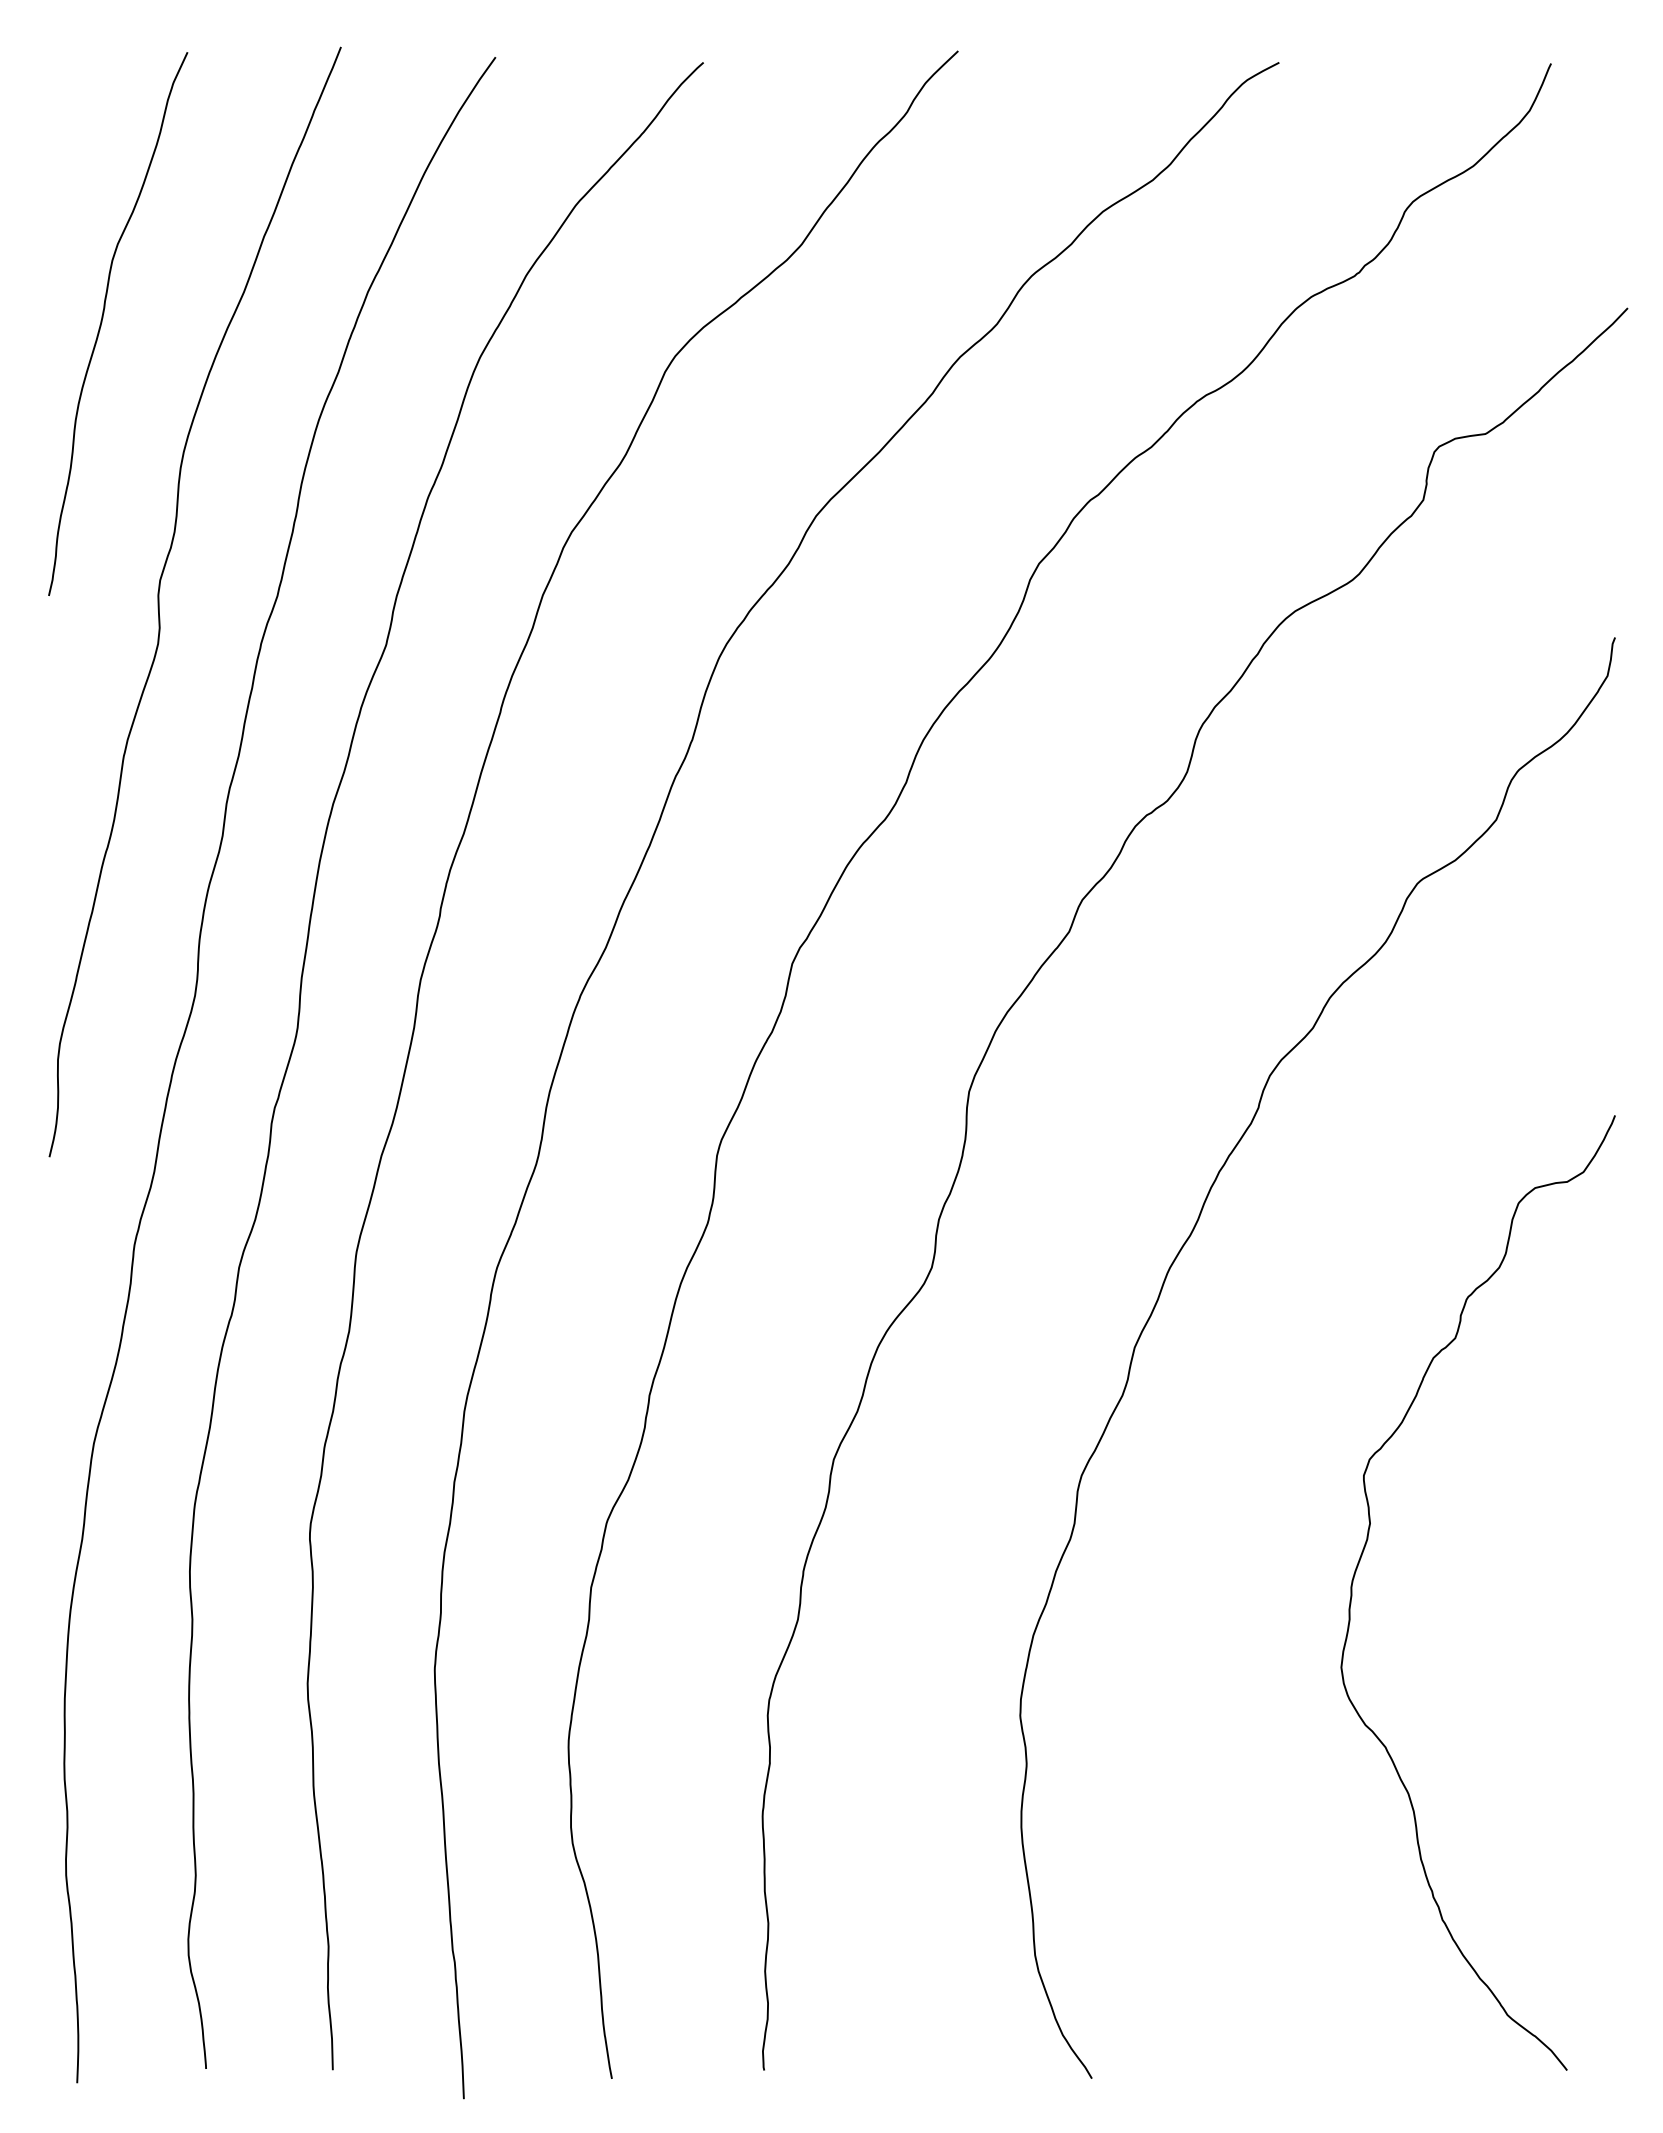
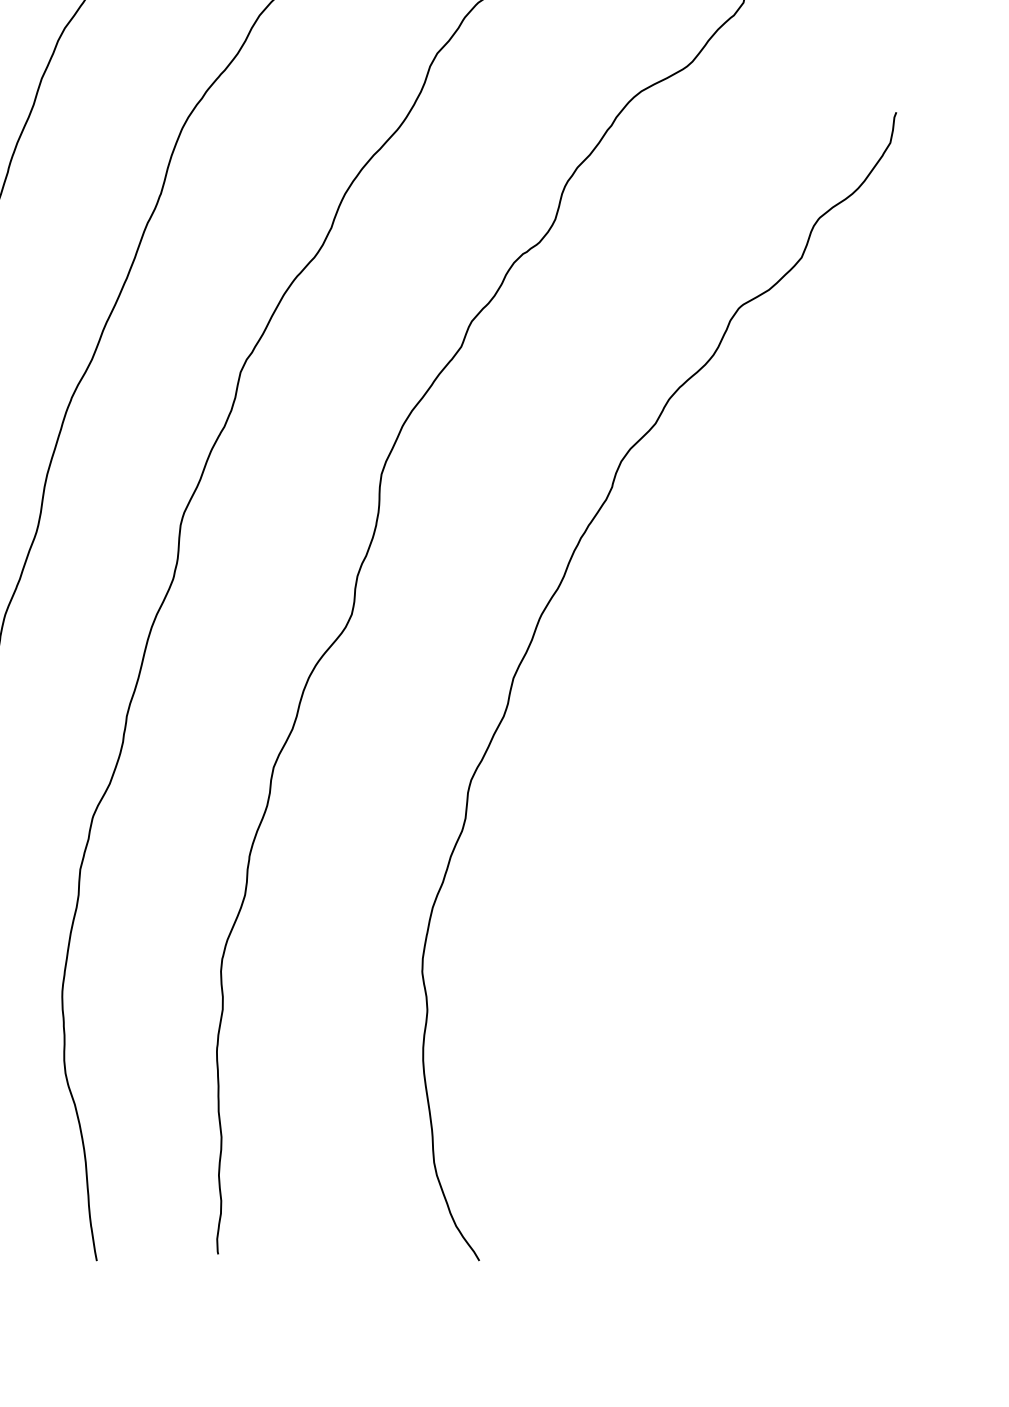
curve: (1363, 1553) -> (695, 842), removed

